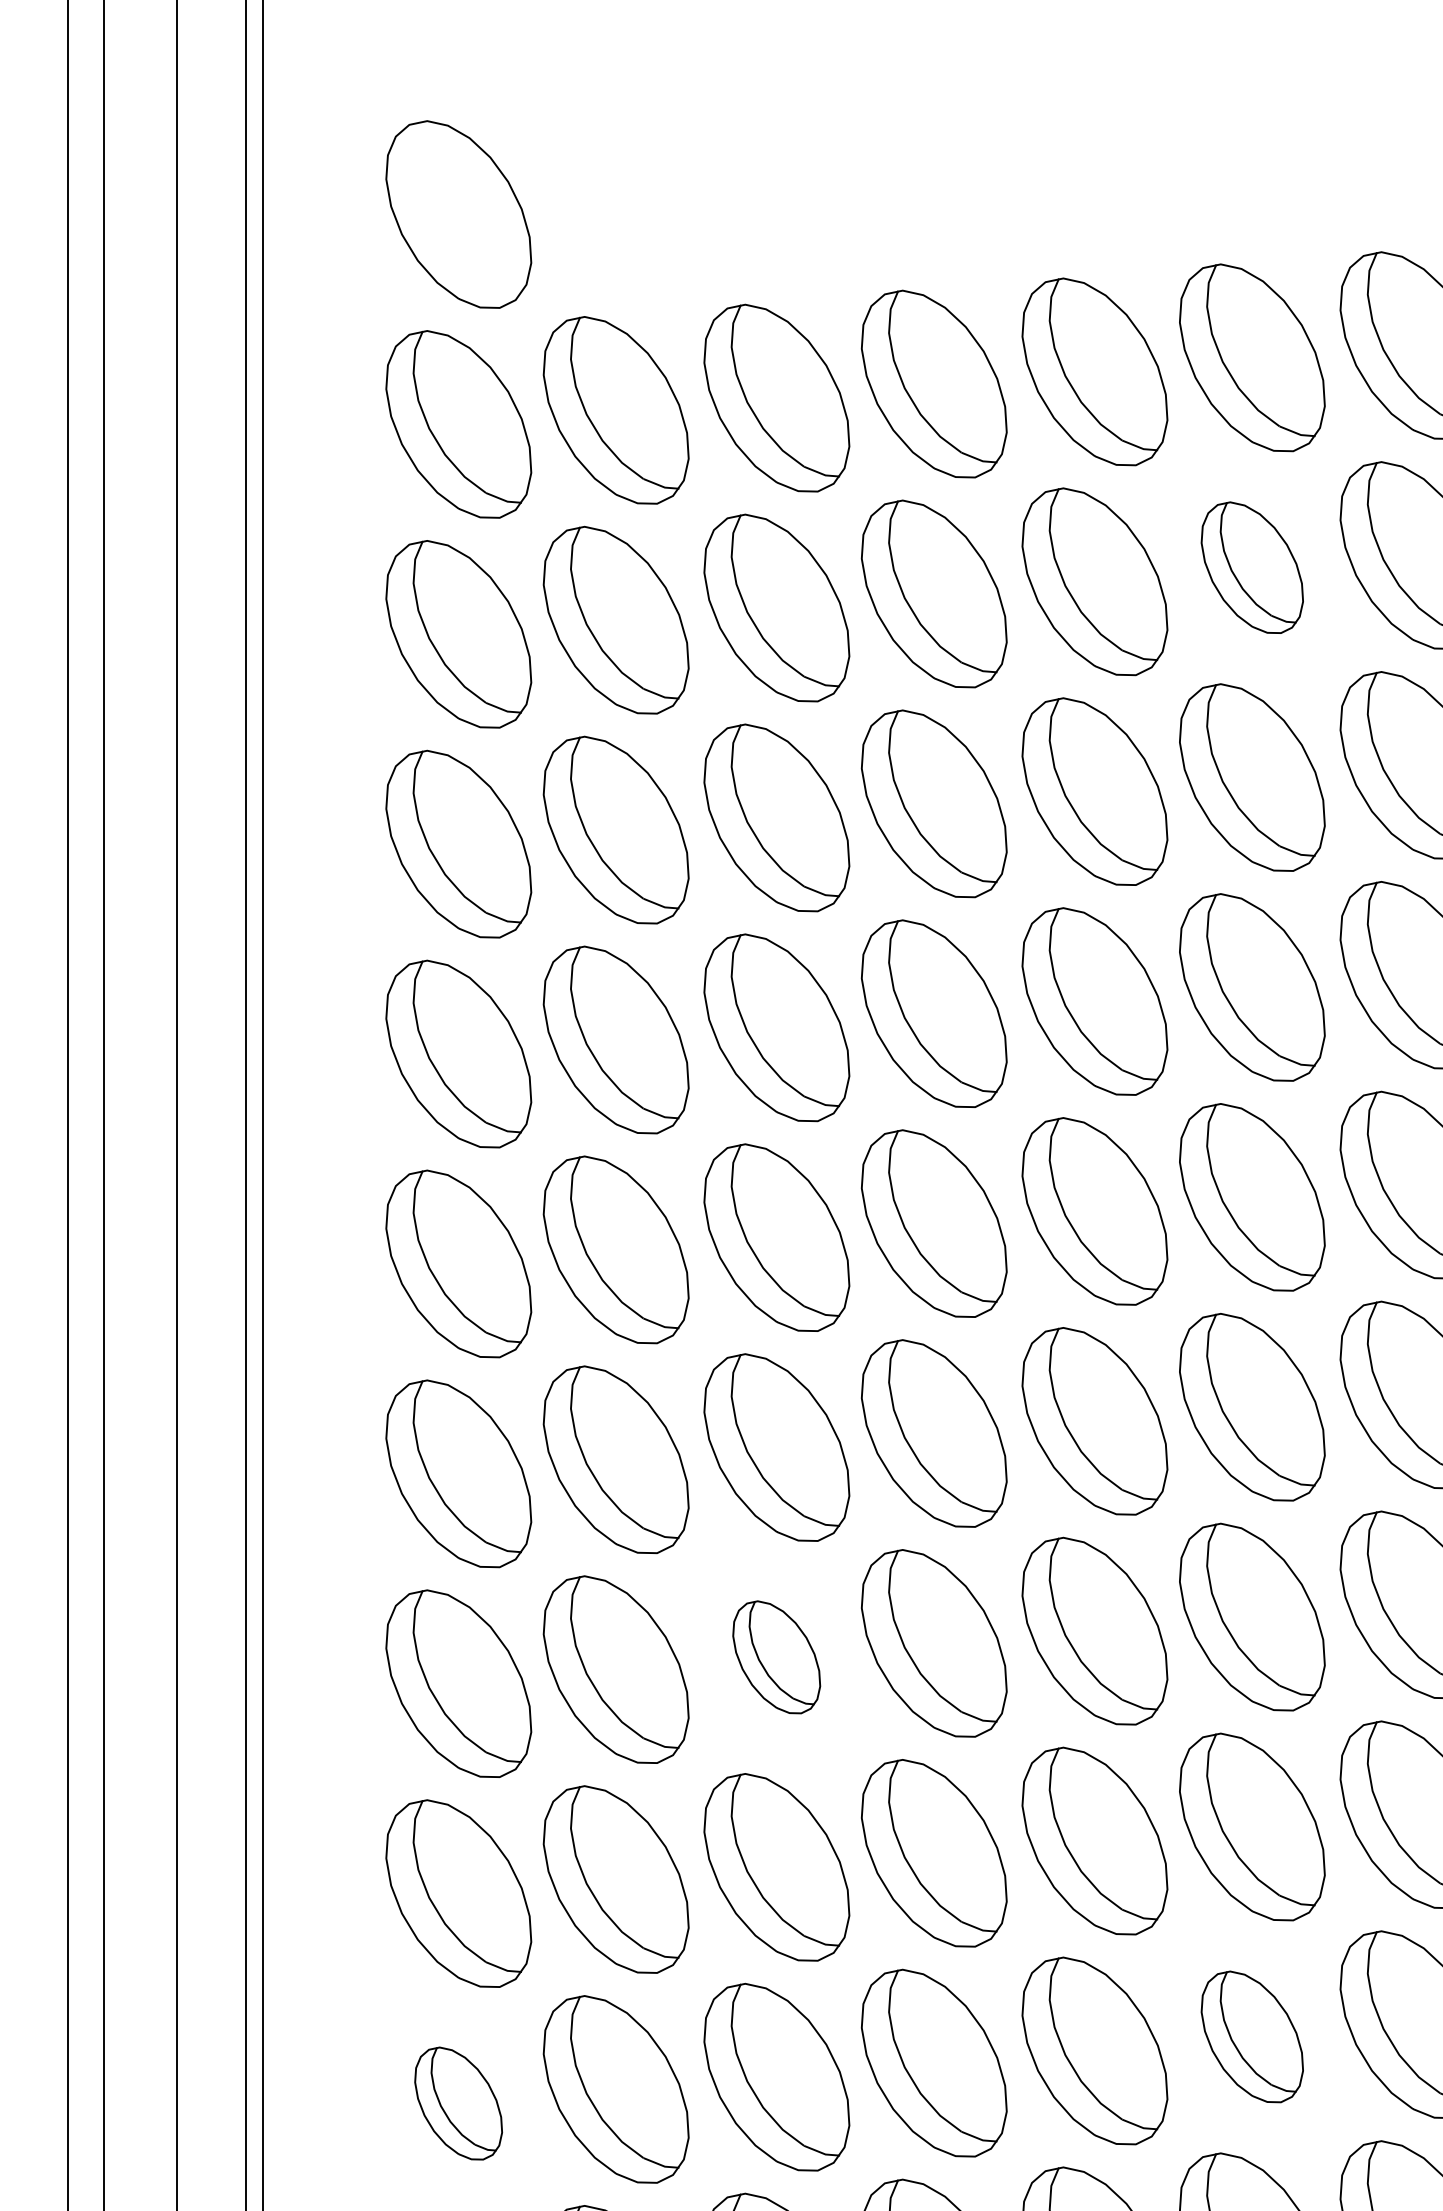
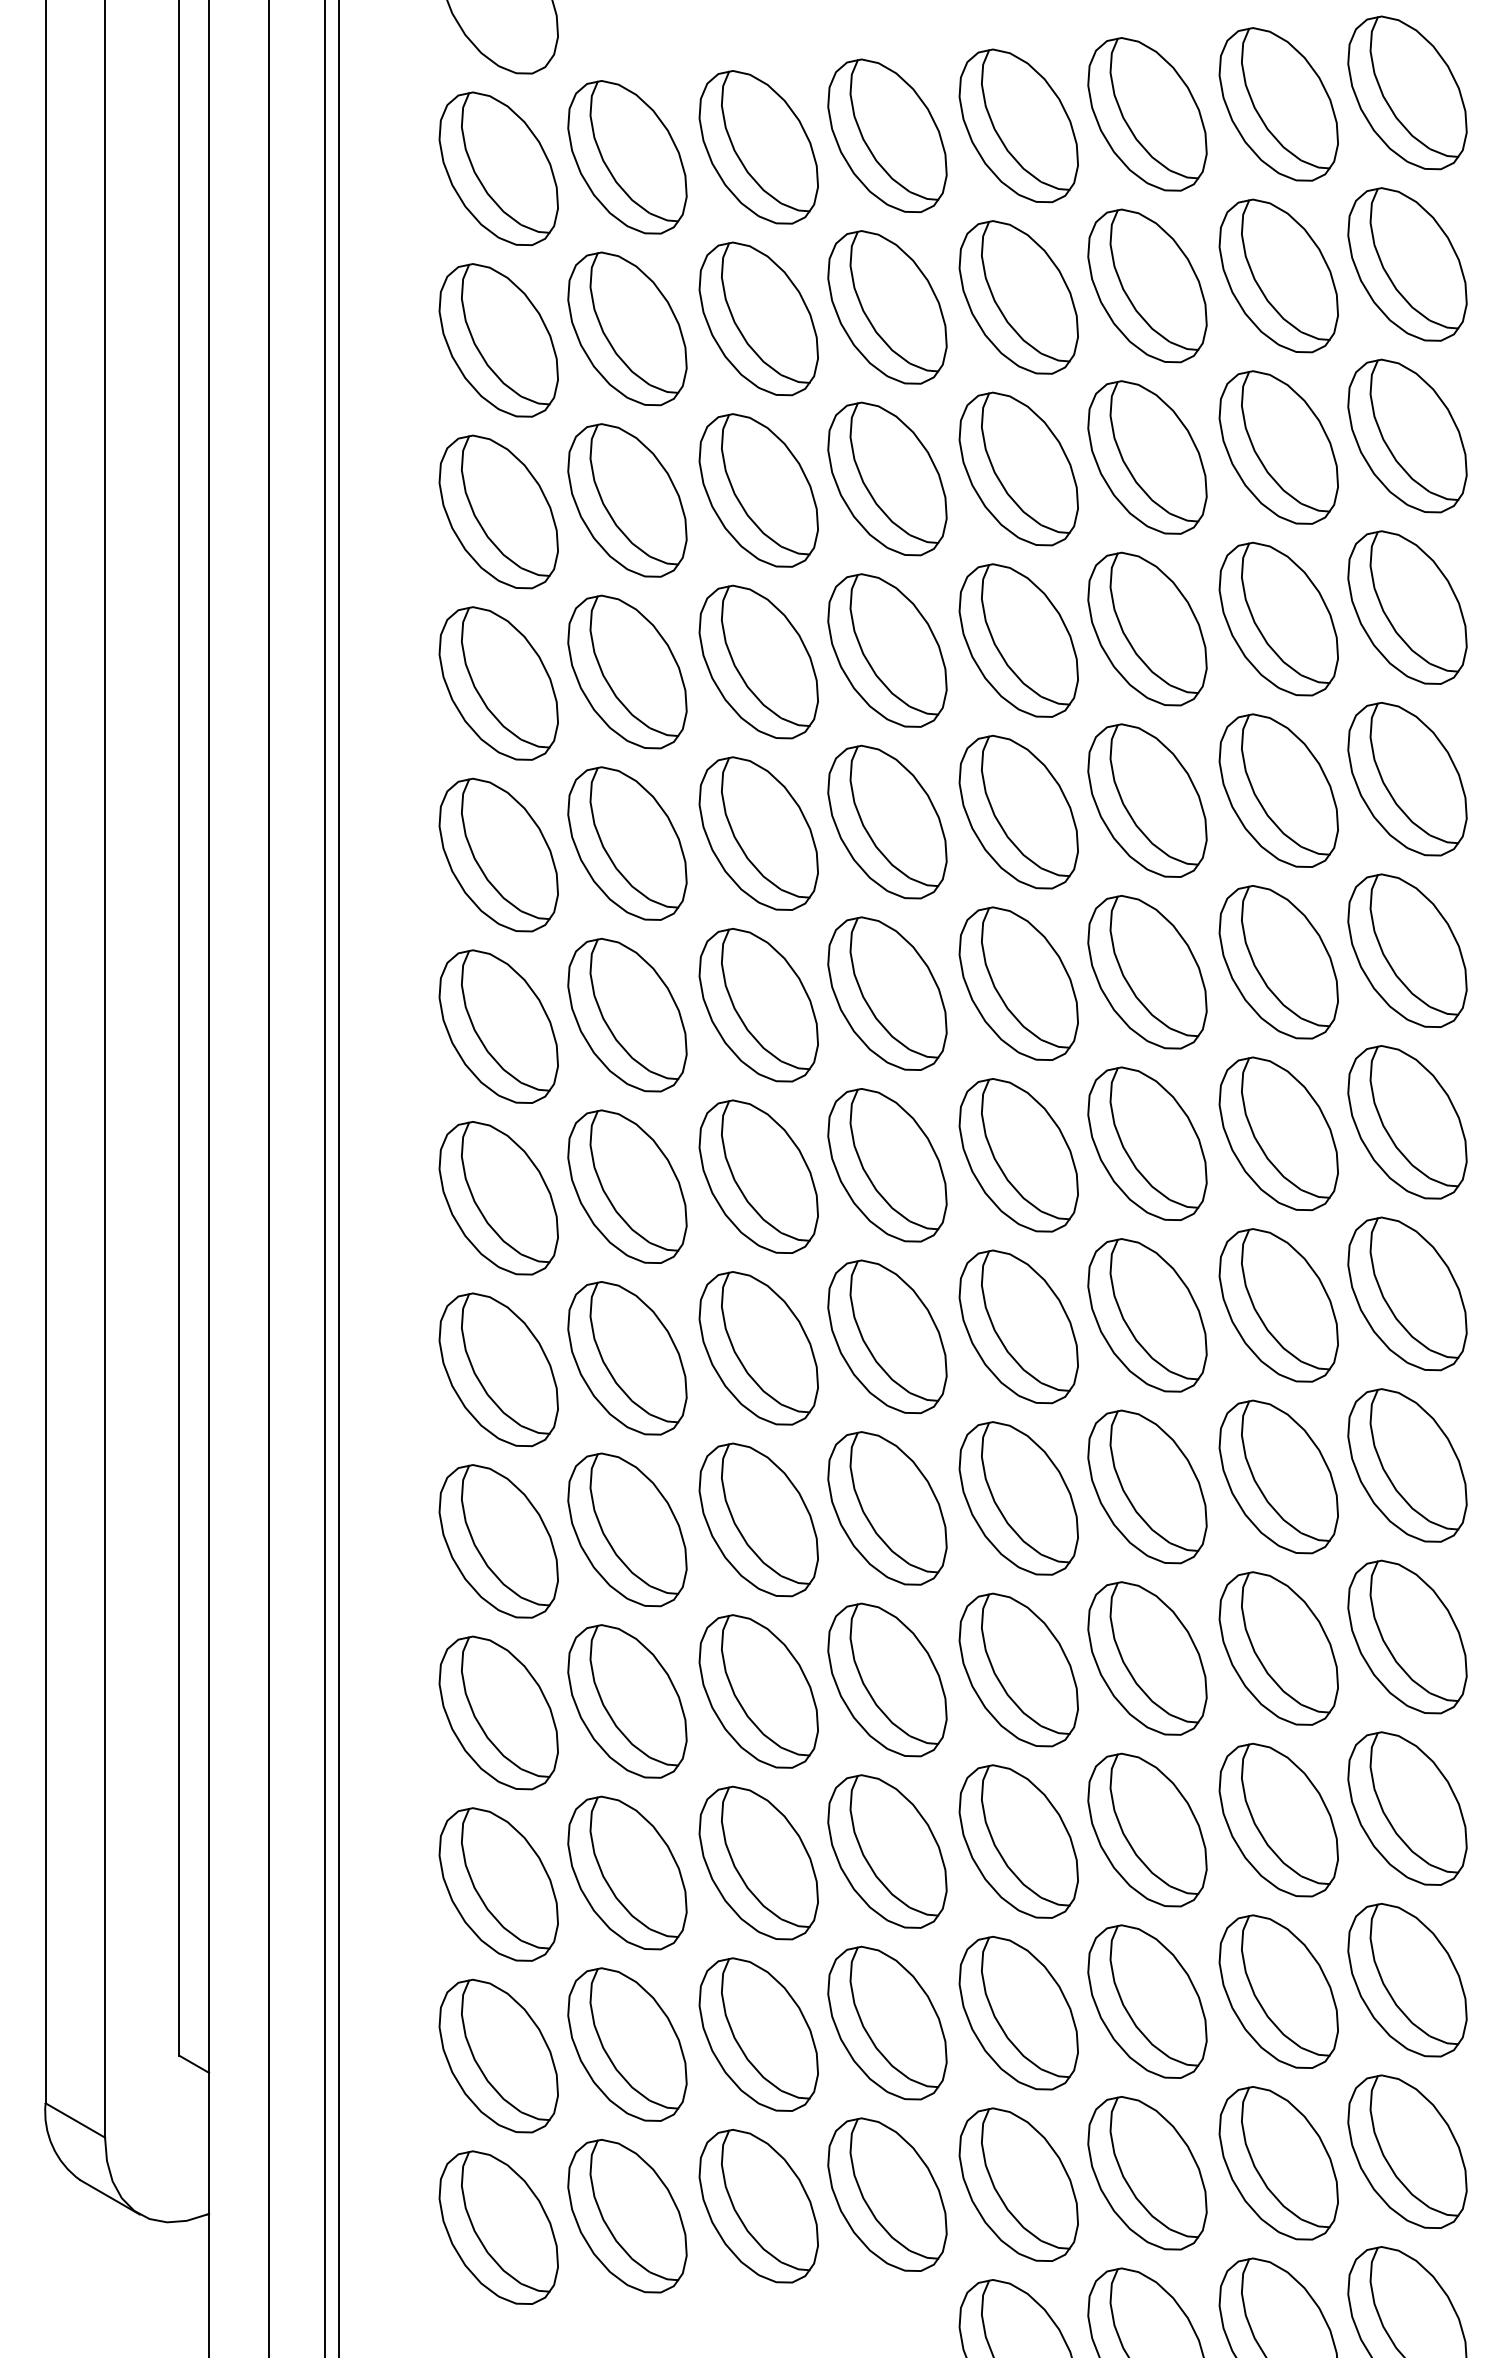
part: (1252, 567) -> (1147, 285), size x1.43
part: (776, 1657) -> (758, 1176), size x1.67
part: (1252, 2036) -> (1147, 1486), size x1.43
part: (458, 2103) -> (498, 1541), size x1.67

